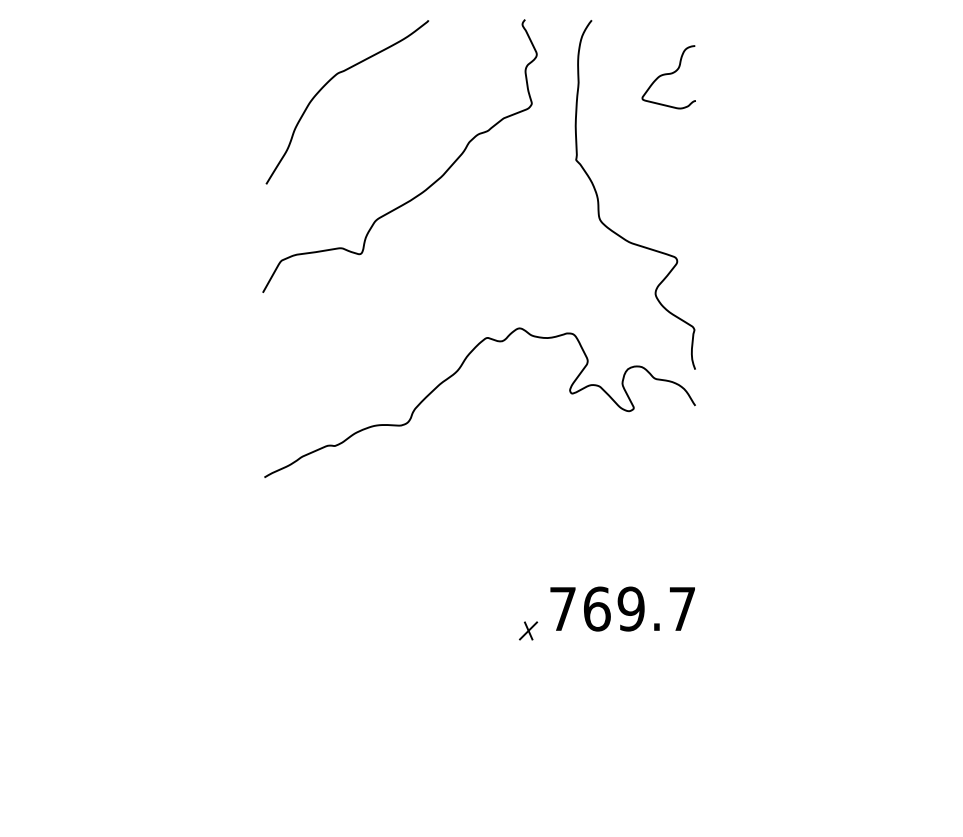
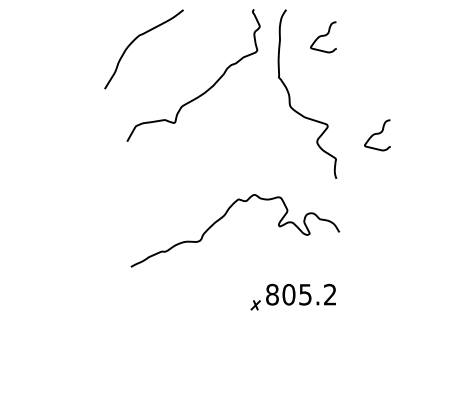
curve: (329, 83) -> (135, 40), moved
curve: (780, 278) -> (377, 134), added
curve: (455, 375) -> (223, 217), moved
text: (623, 608) -> (301, 294), 769.7 -> 805.2

